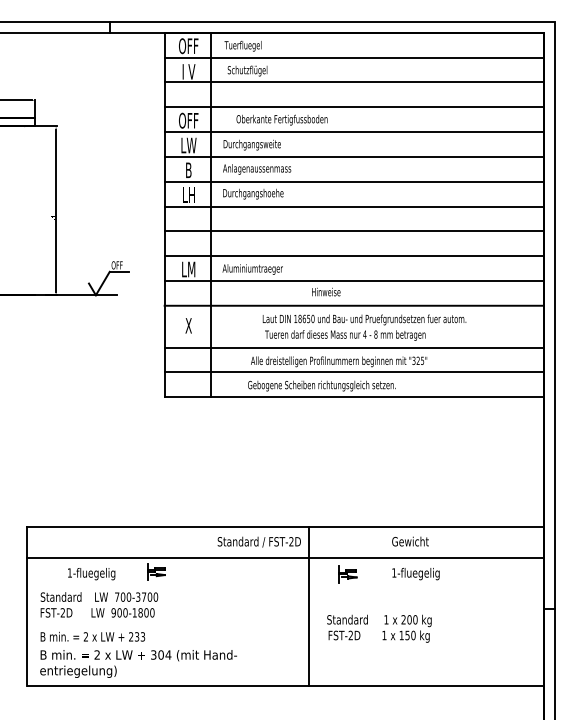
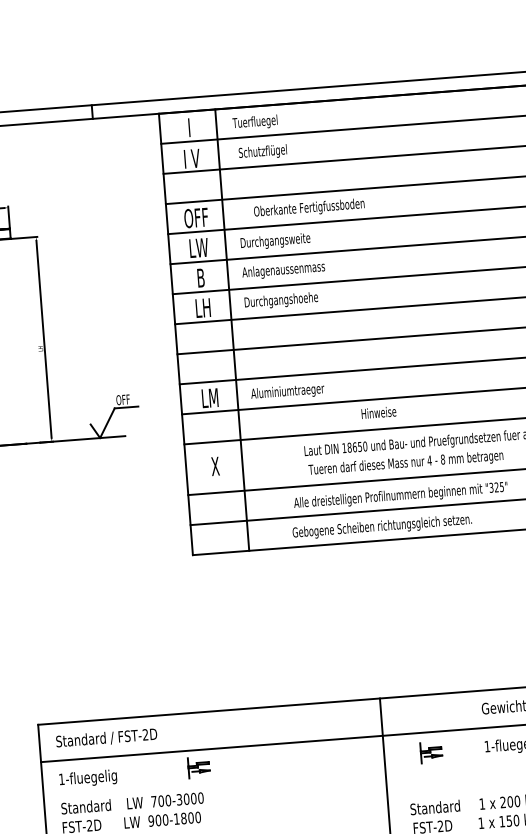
text: (188, 46) -> (189, 128), OFF -> I
text: (258, 541) -> (105, 737), moved
text: (91, 574) -> (88, 779), moved
text: (143, 596) -> (185, 798), 700-3700 -> 700-3000

